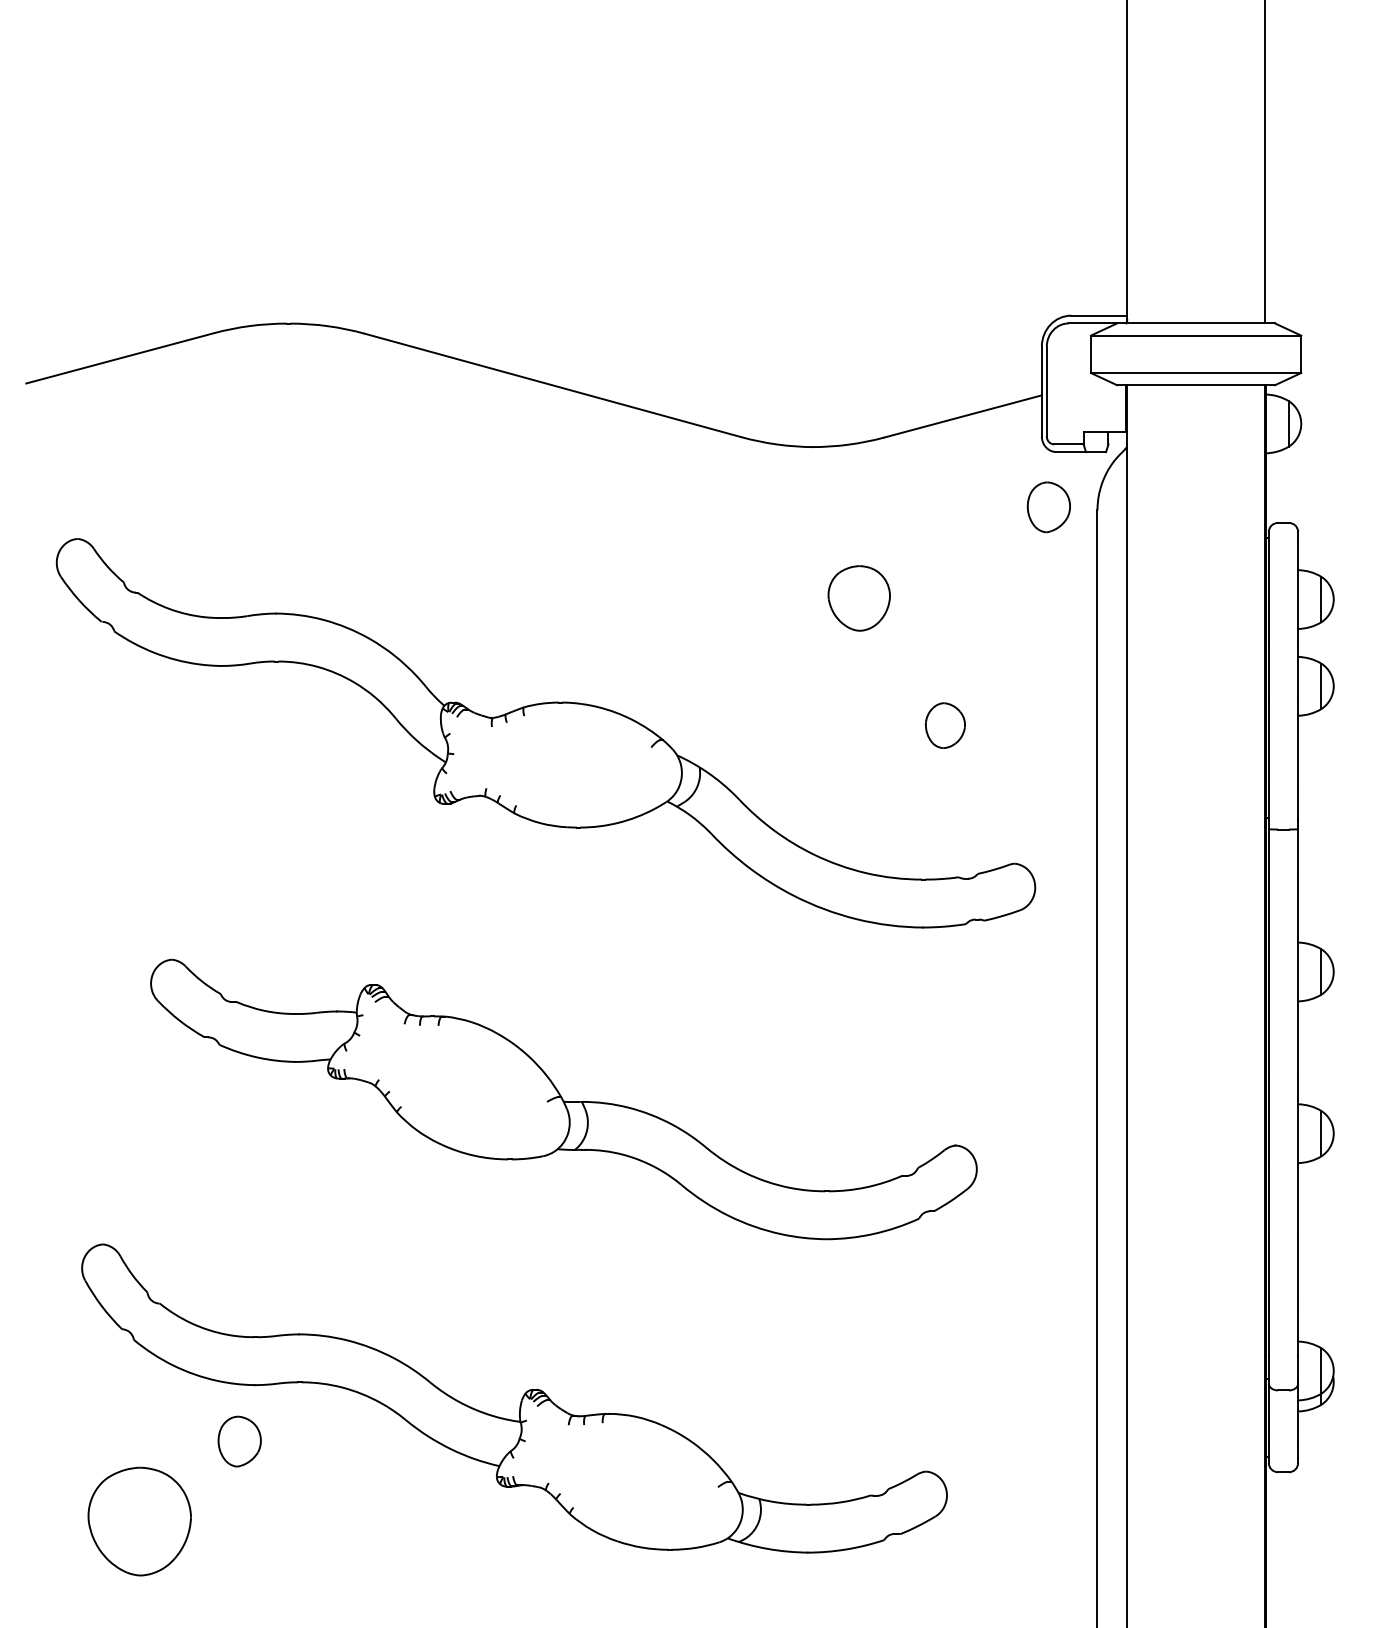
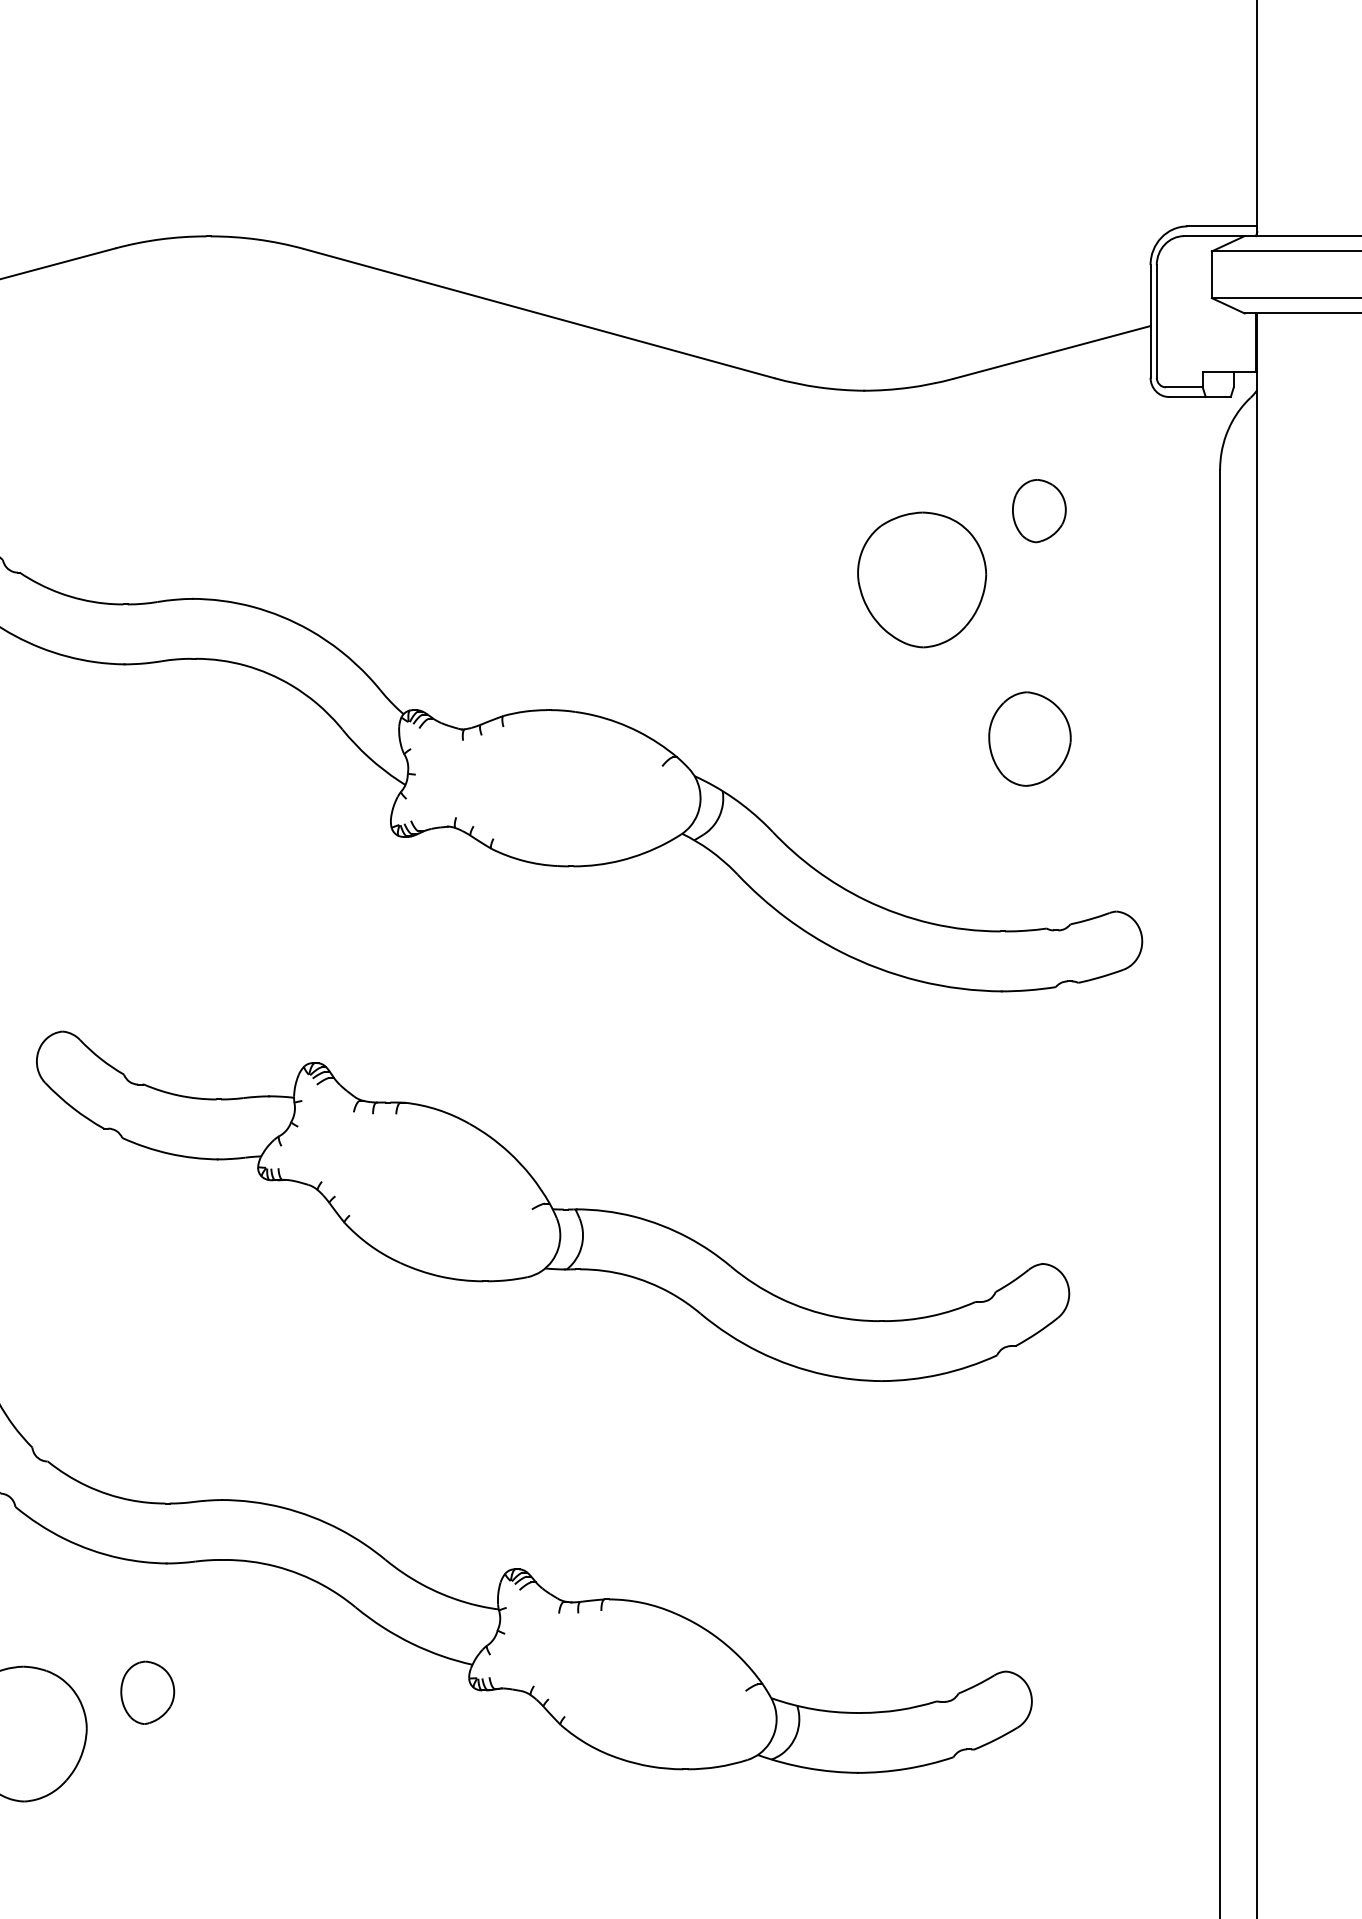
part: (1048, 507) -> (1038, 511), moved
part: (859, 598) -> (922, 580), size x1.67
part: (945, 725) -> (1030, 738), size x1.67
part: (239, 1441) -> (147, 1692), moved

